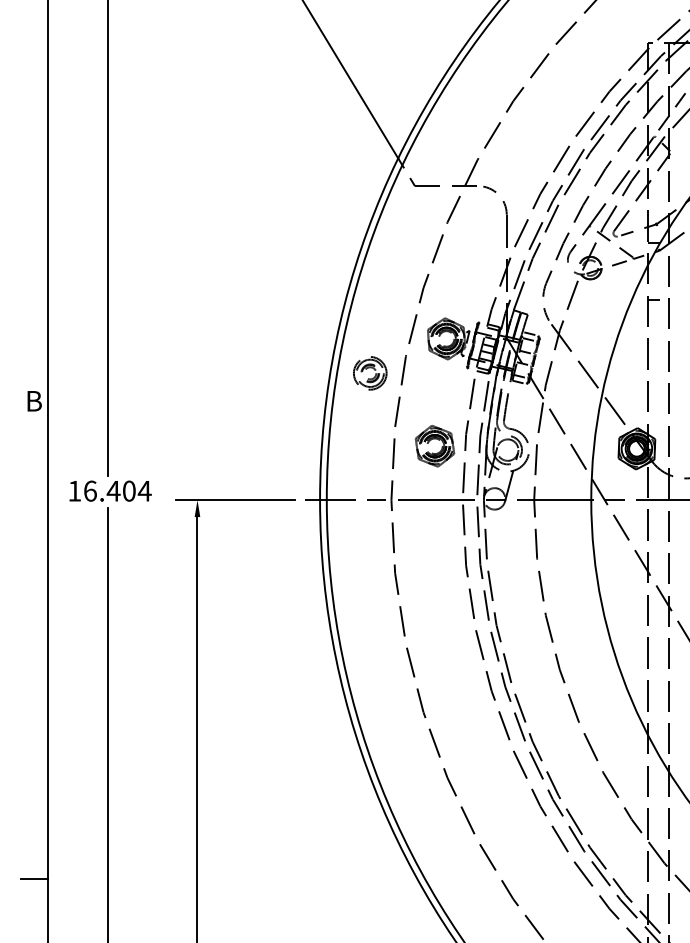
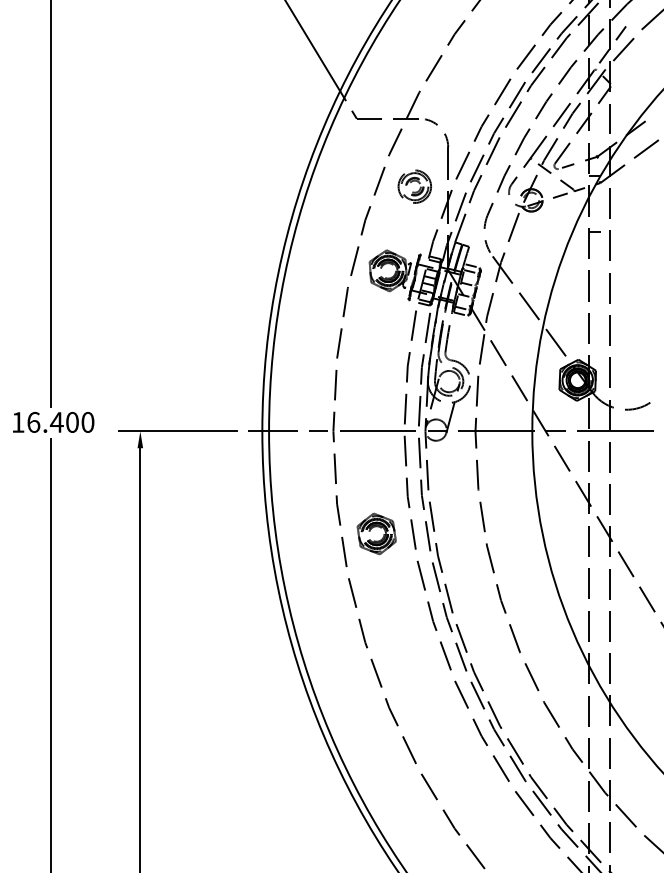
part: (370, 373) -> (415, 186), moved
part: (434, 446) -> (376, 534), moved
text: (144, 490) -> (87, 421), 16.404 -> 16.400

